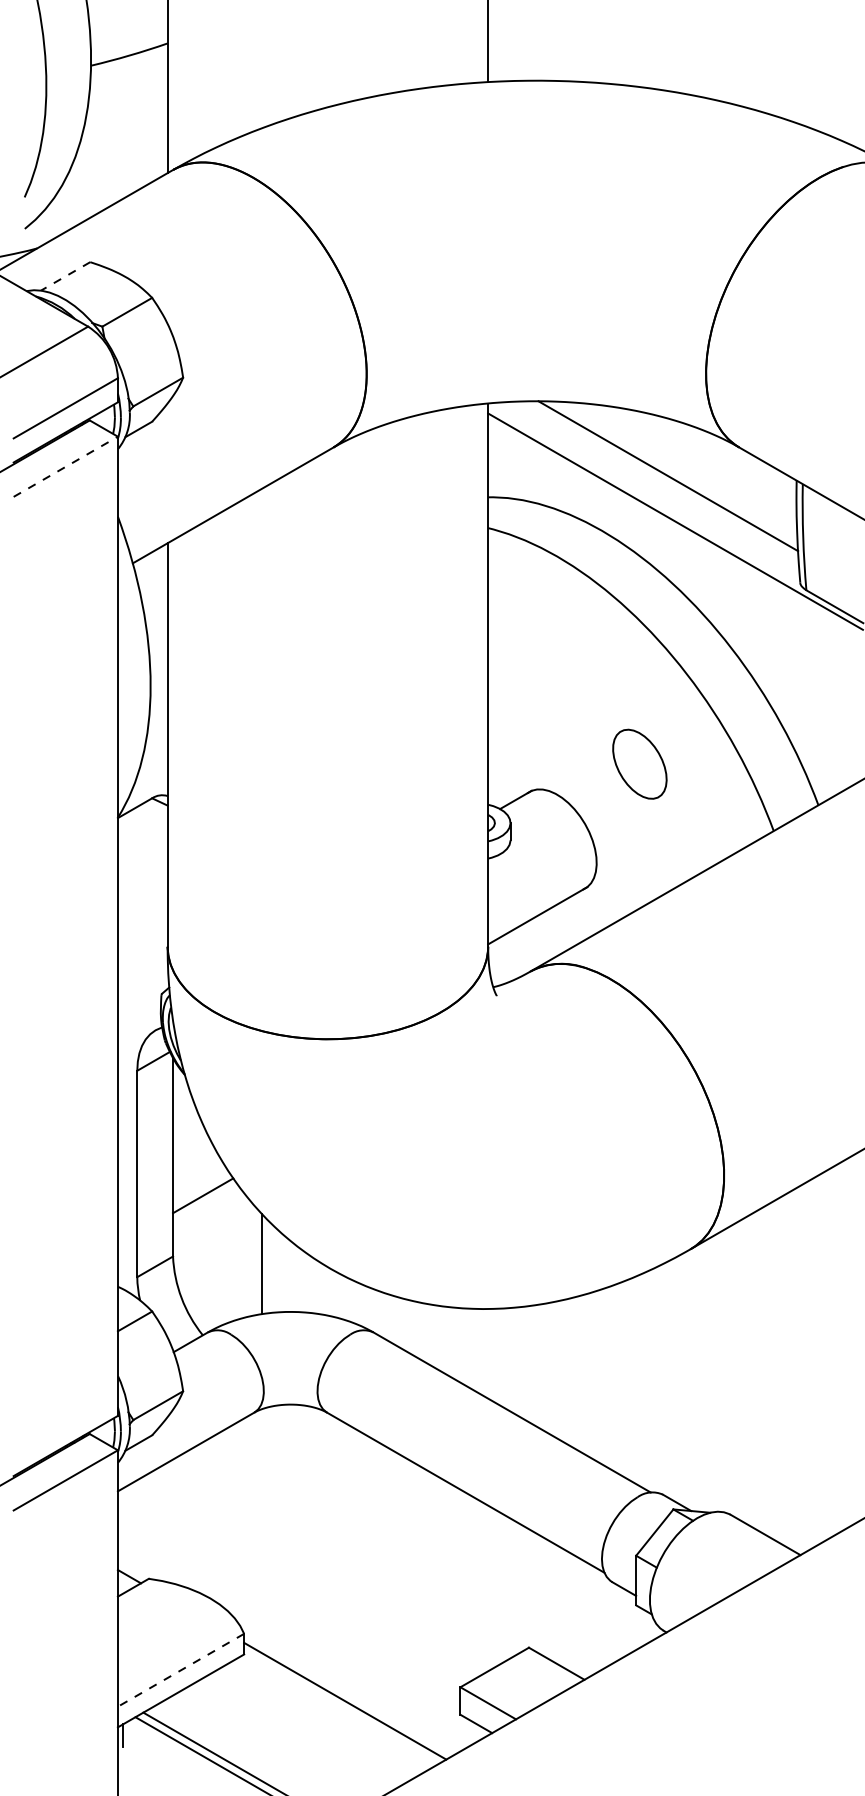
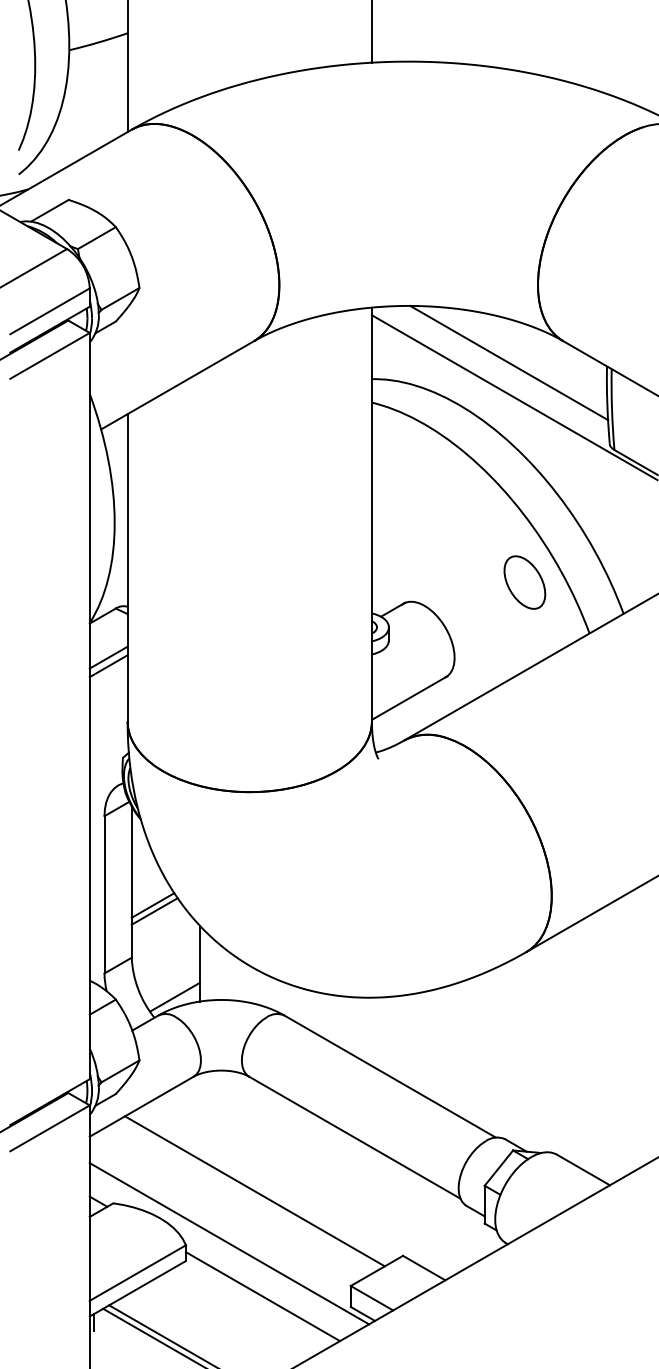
line: (65, 276) -> (49, 210), dashed -> solid
line: (66, 466) -> (50, 355), dashed -> solid
part: (639, 763) -> (524, 581), moved
line: (142, 862) -> (108, 657), added
line: (142, 873) -> (108, 665), added
line: (201, 1187) -> (153, 905), added
line: (229, 1308) -> (174, 997), added
line: (334, 1562) -> (254, 1190), added
line: (300, 1631) -> (228, 1243), added
line: (181, 1670) -> (138, 1273), dashed -> solid

